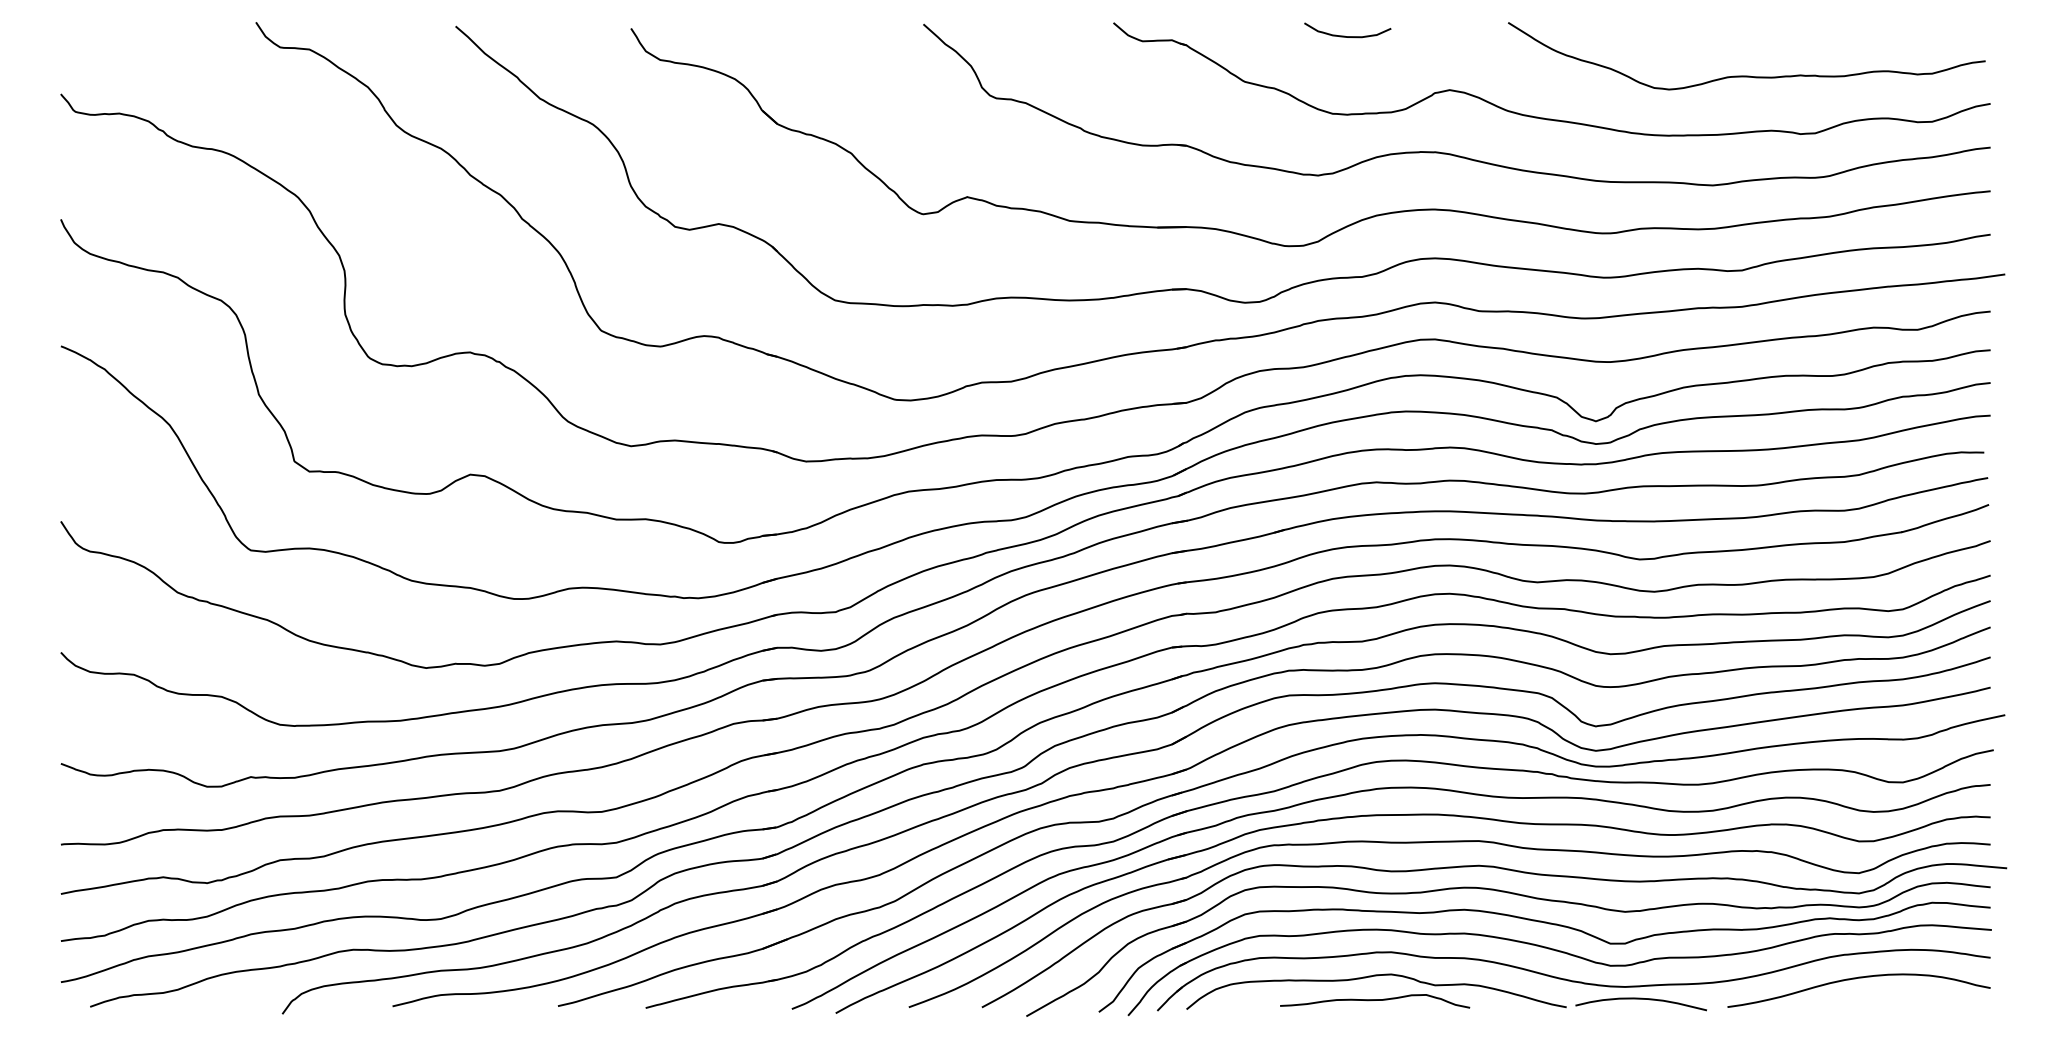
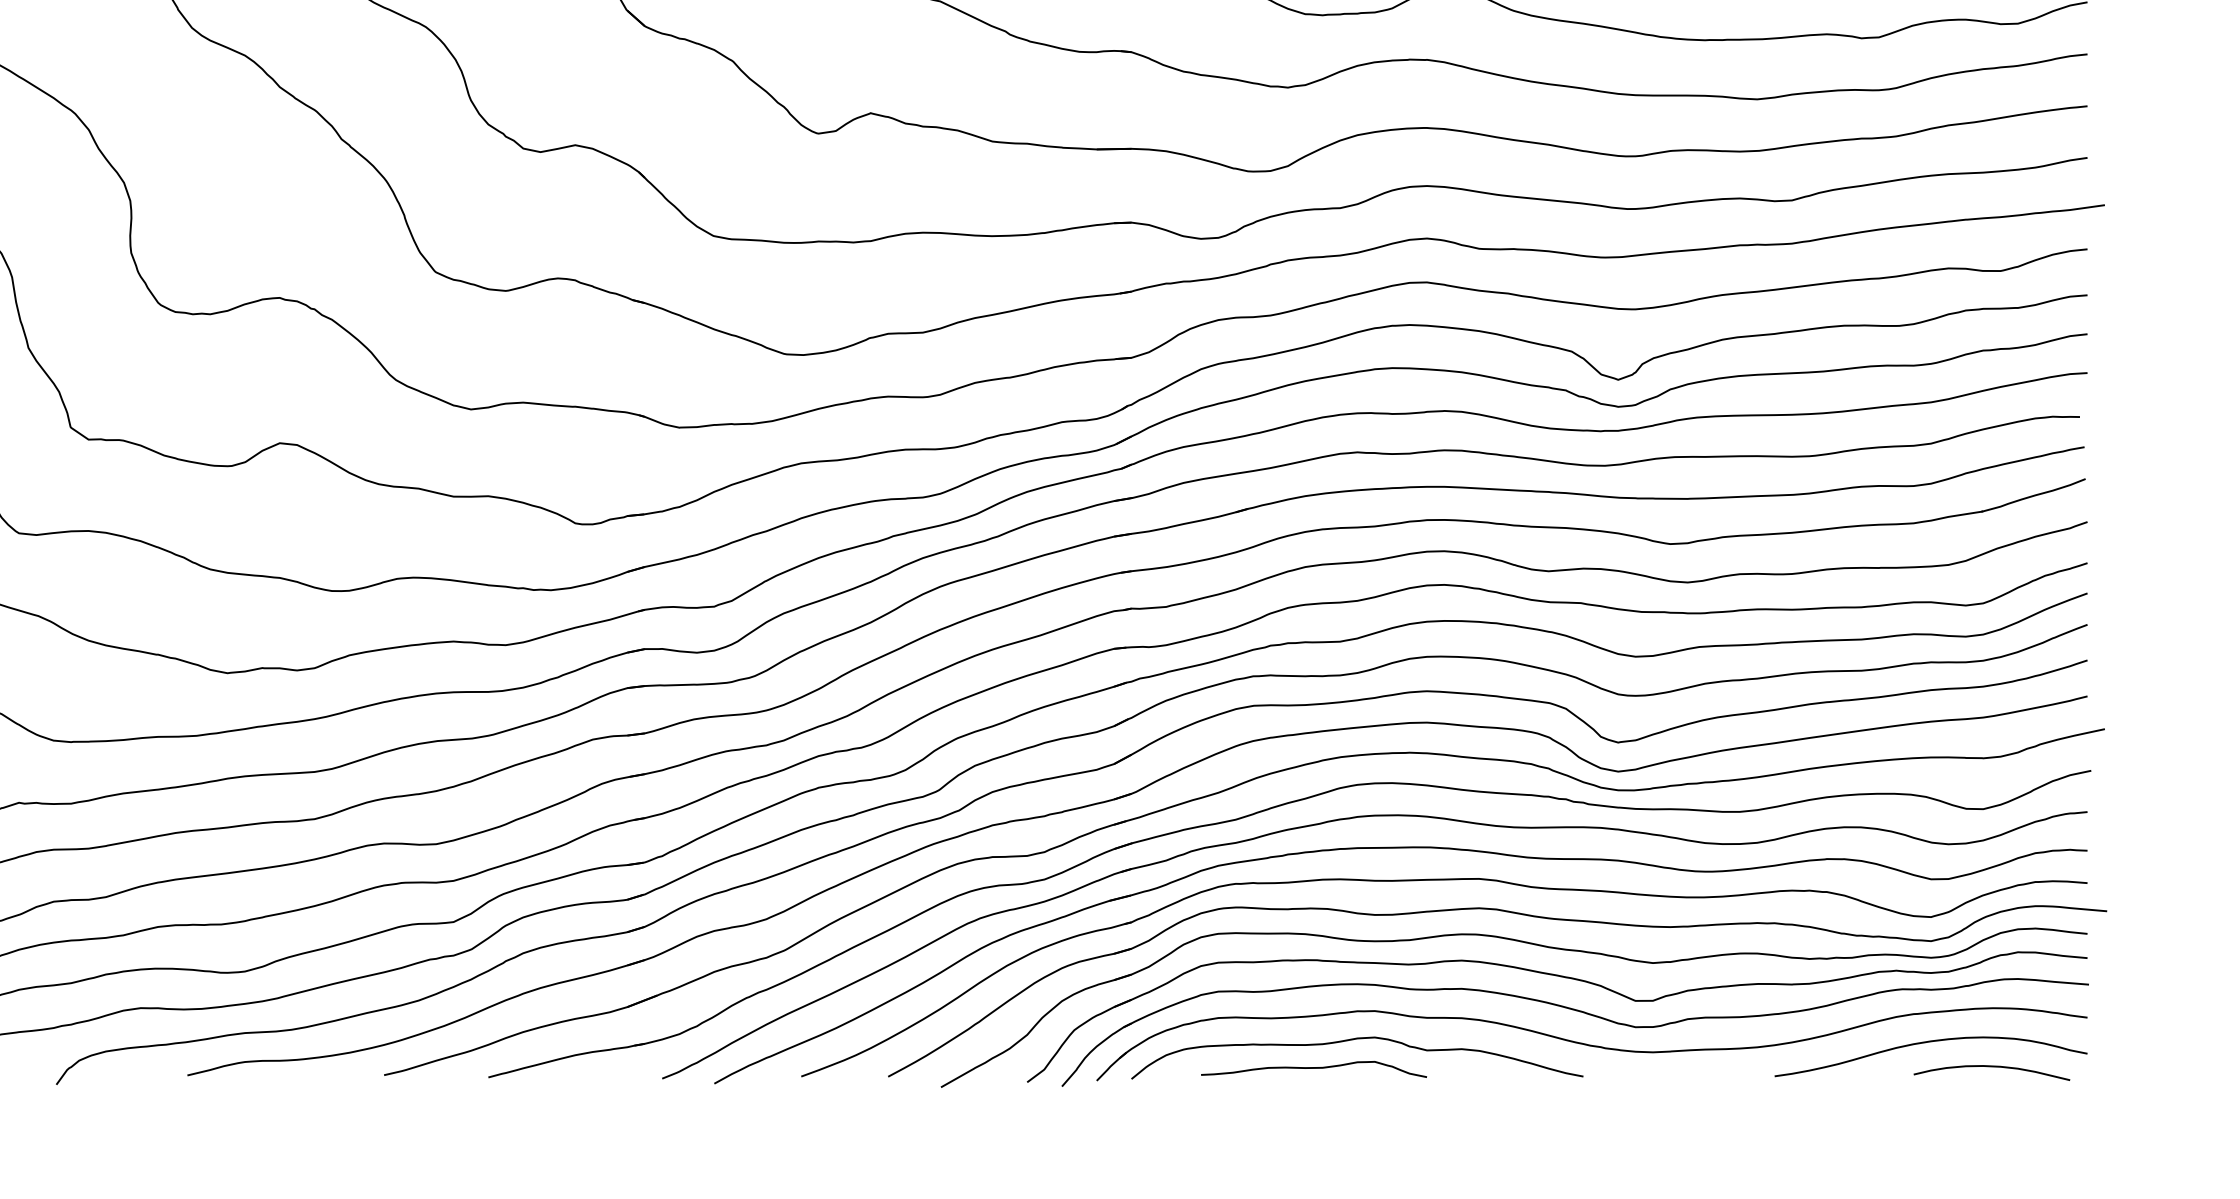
curve: (1640, 999) -> (1991, 1067), moved
curve: (1375, 1000) -> (1314, 1068), moved

